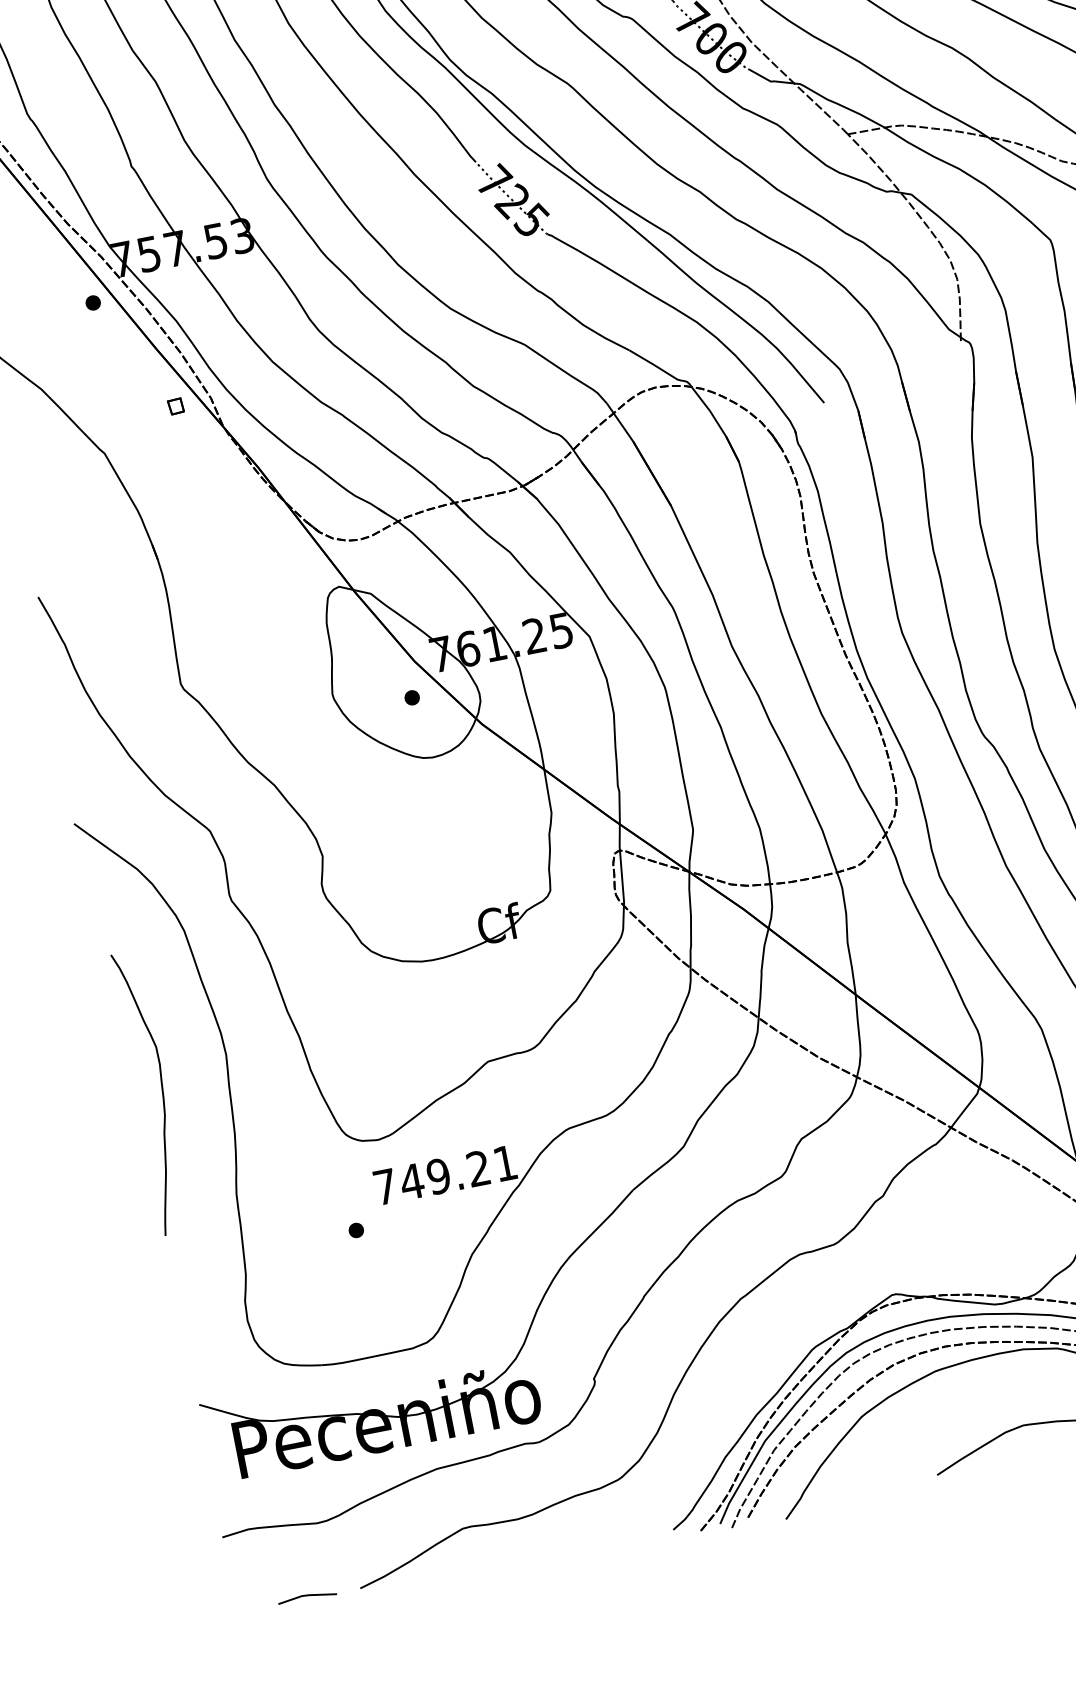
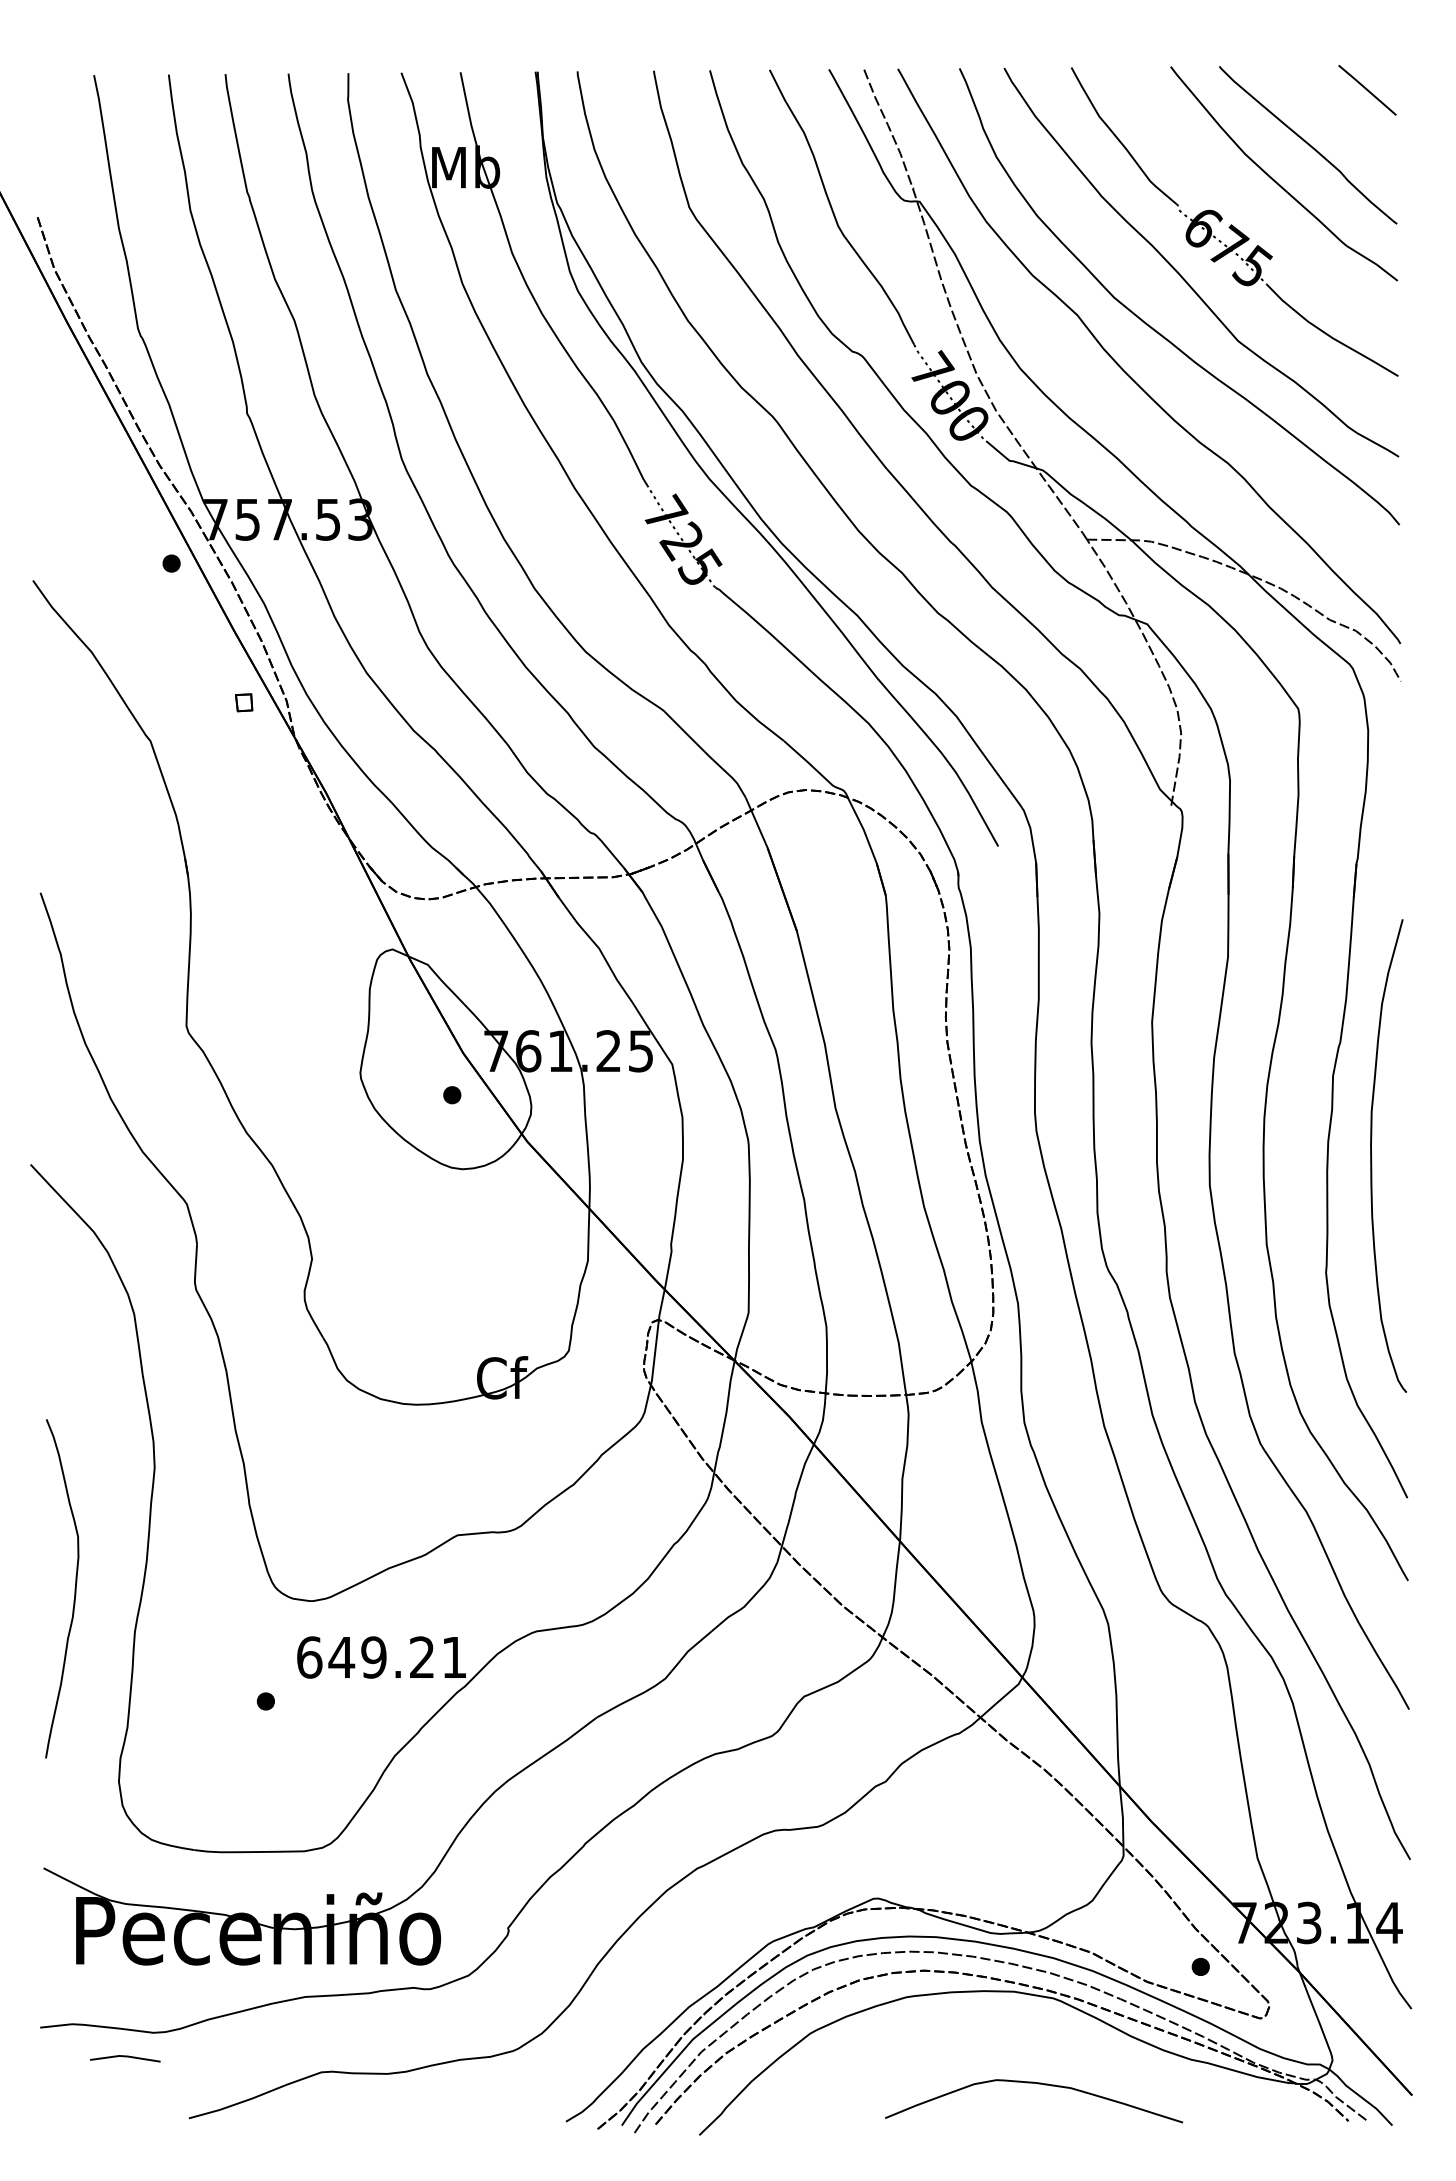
curve: (161, 1090) -> (74, 1588), moved
text: (385, 1186) -> (309, 1657), 749.21 -> 649.21
line: (307, 1596) -> (125, 2057), moved

